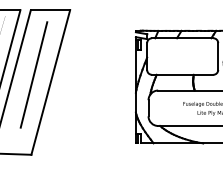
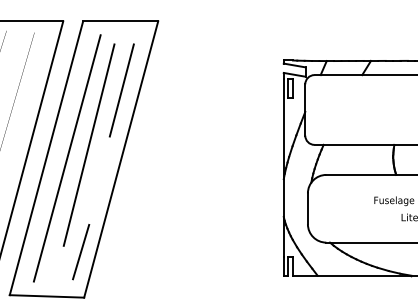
line: (50, 46) -> (120, 90), added
line: (22, 81) -> (67, 157), added
line: (29, 130) -> (80, 251), added

